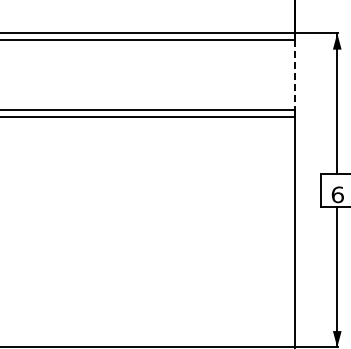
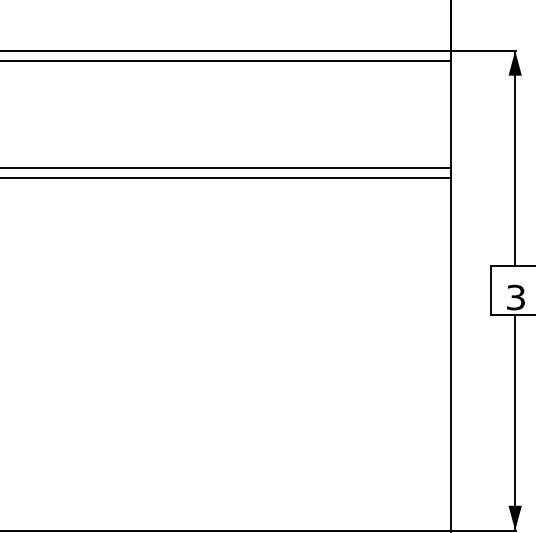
line: (295, 75) -> (451, 115), dashed -> solid
text: (337, 194) -> (515, 297), 6 -> 3

